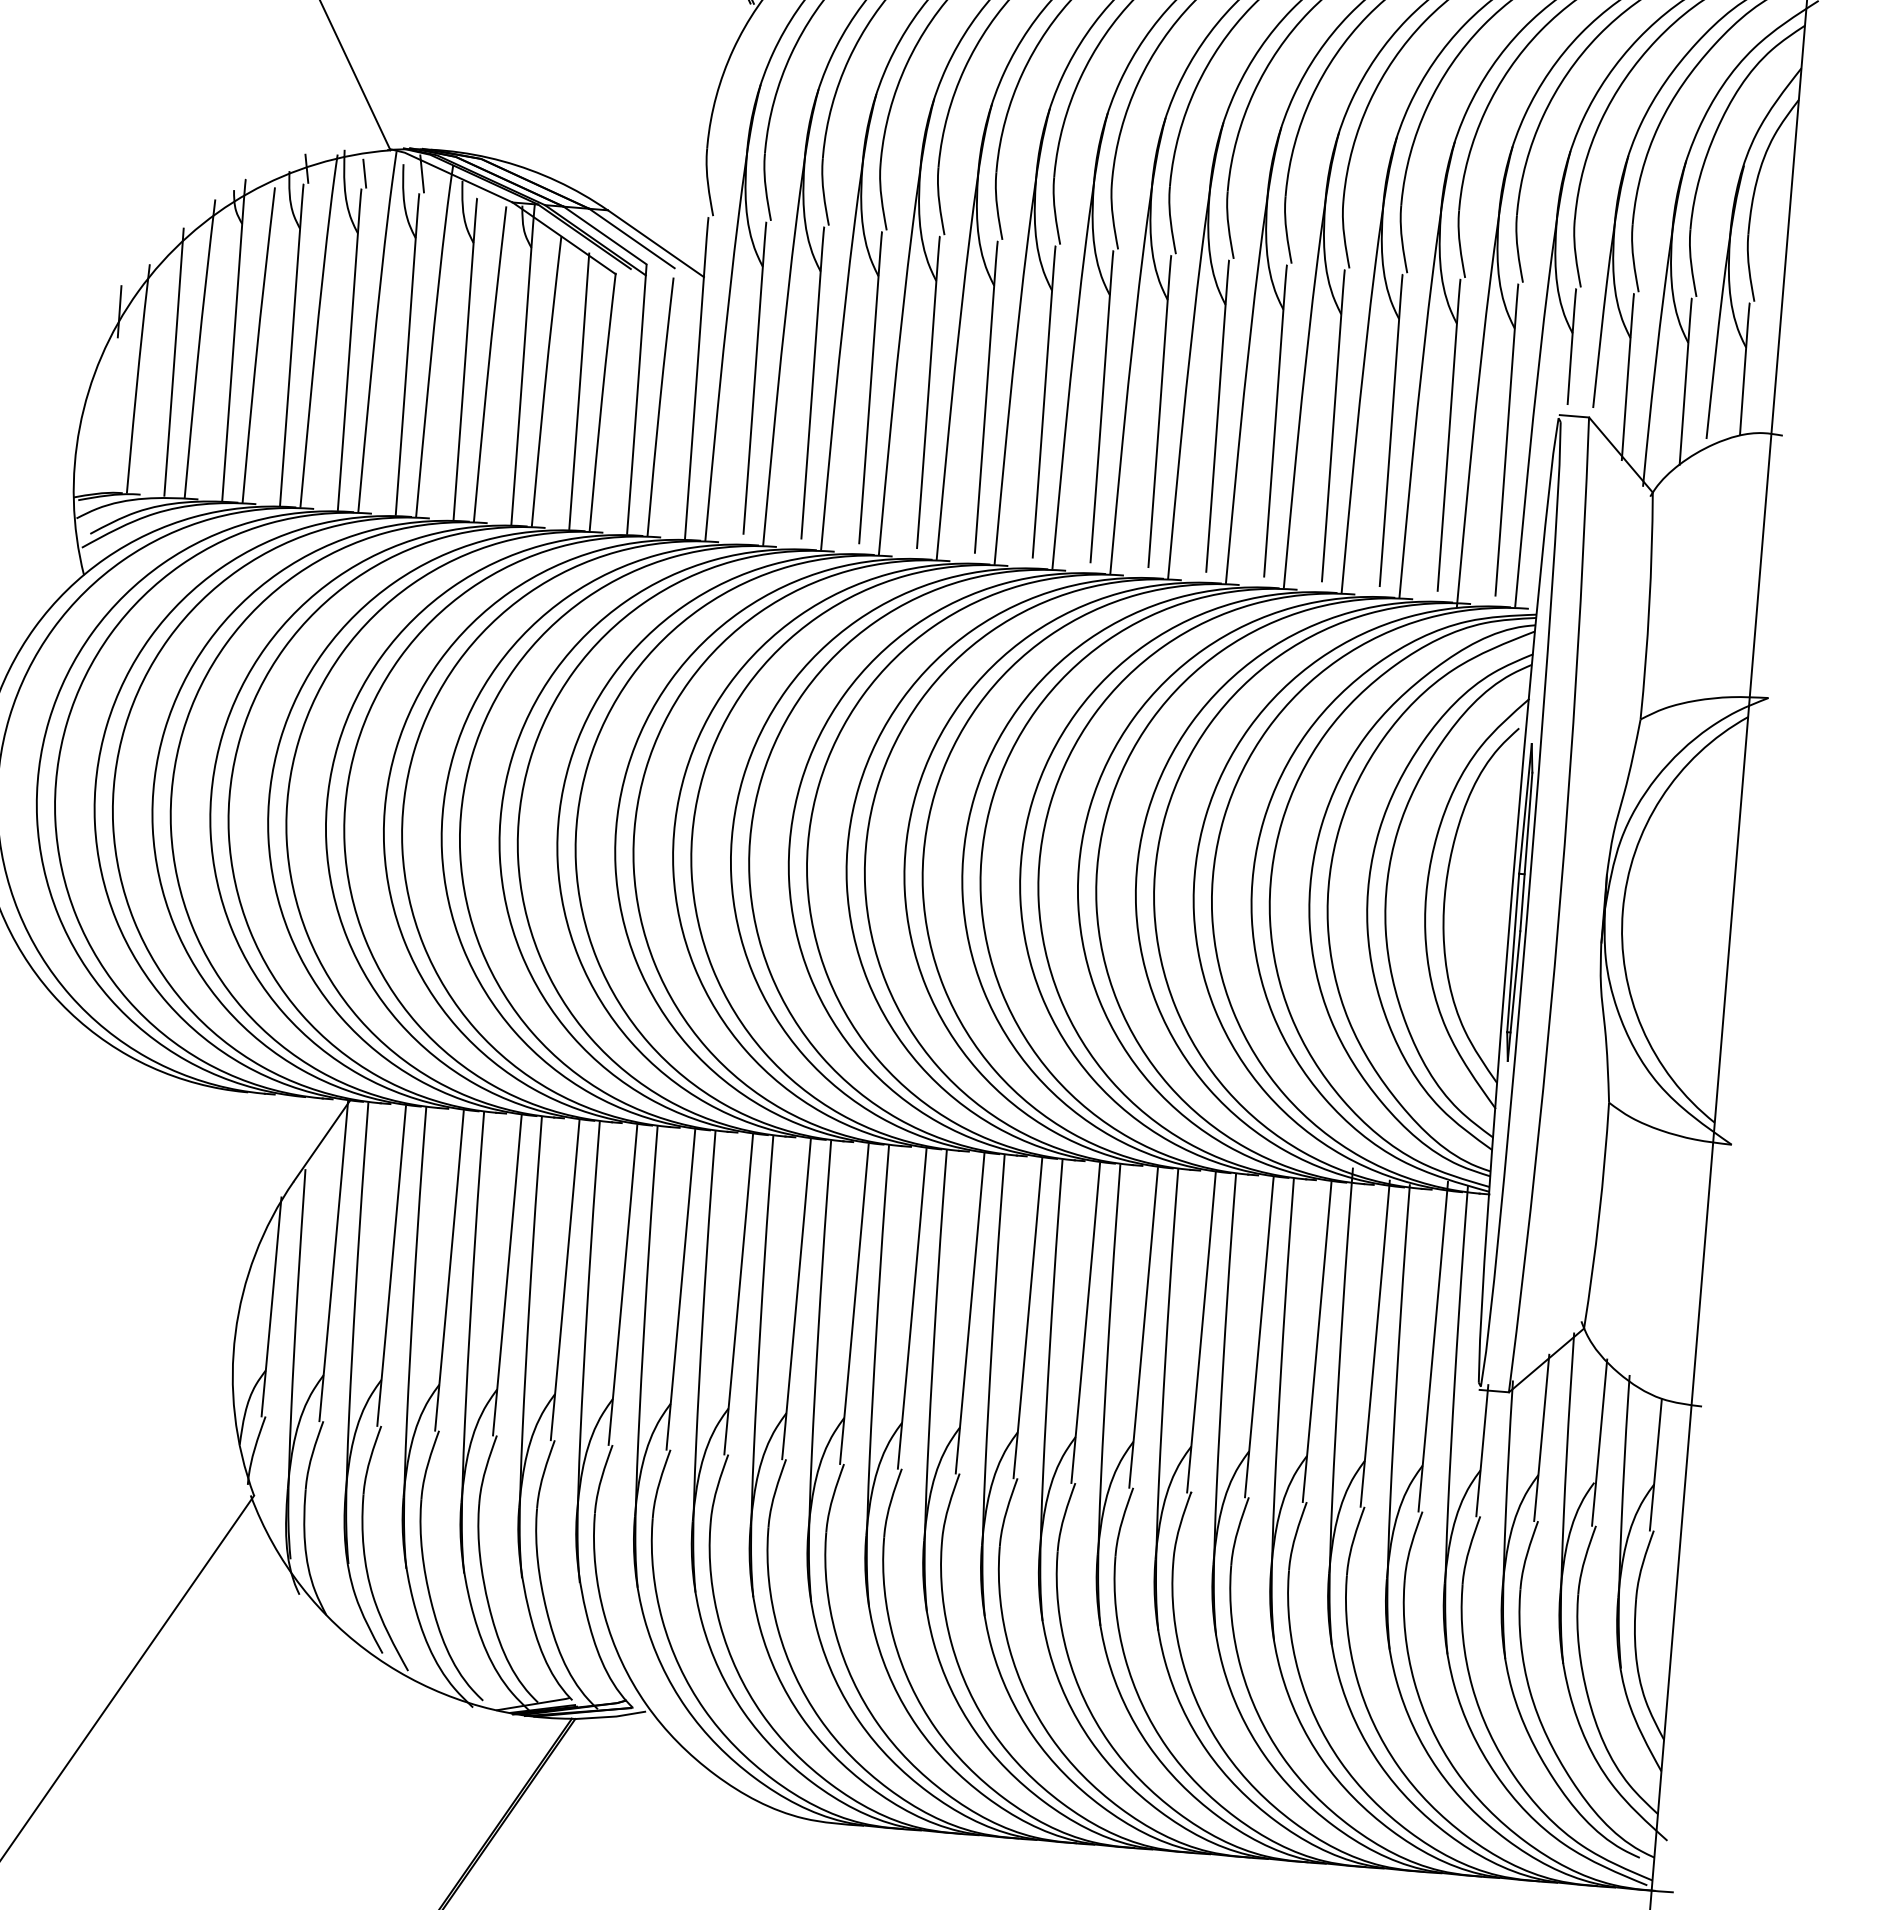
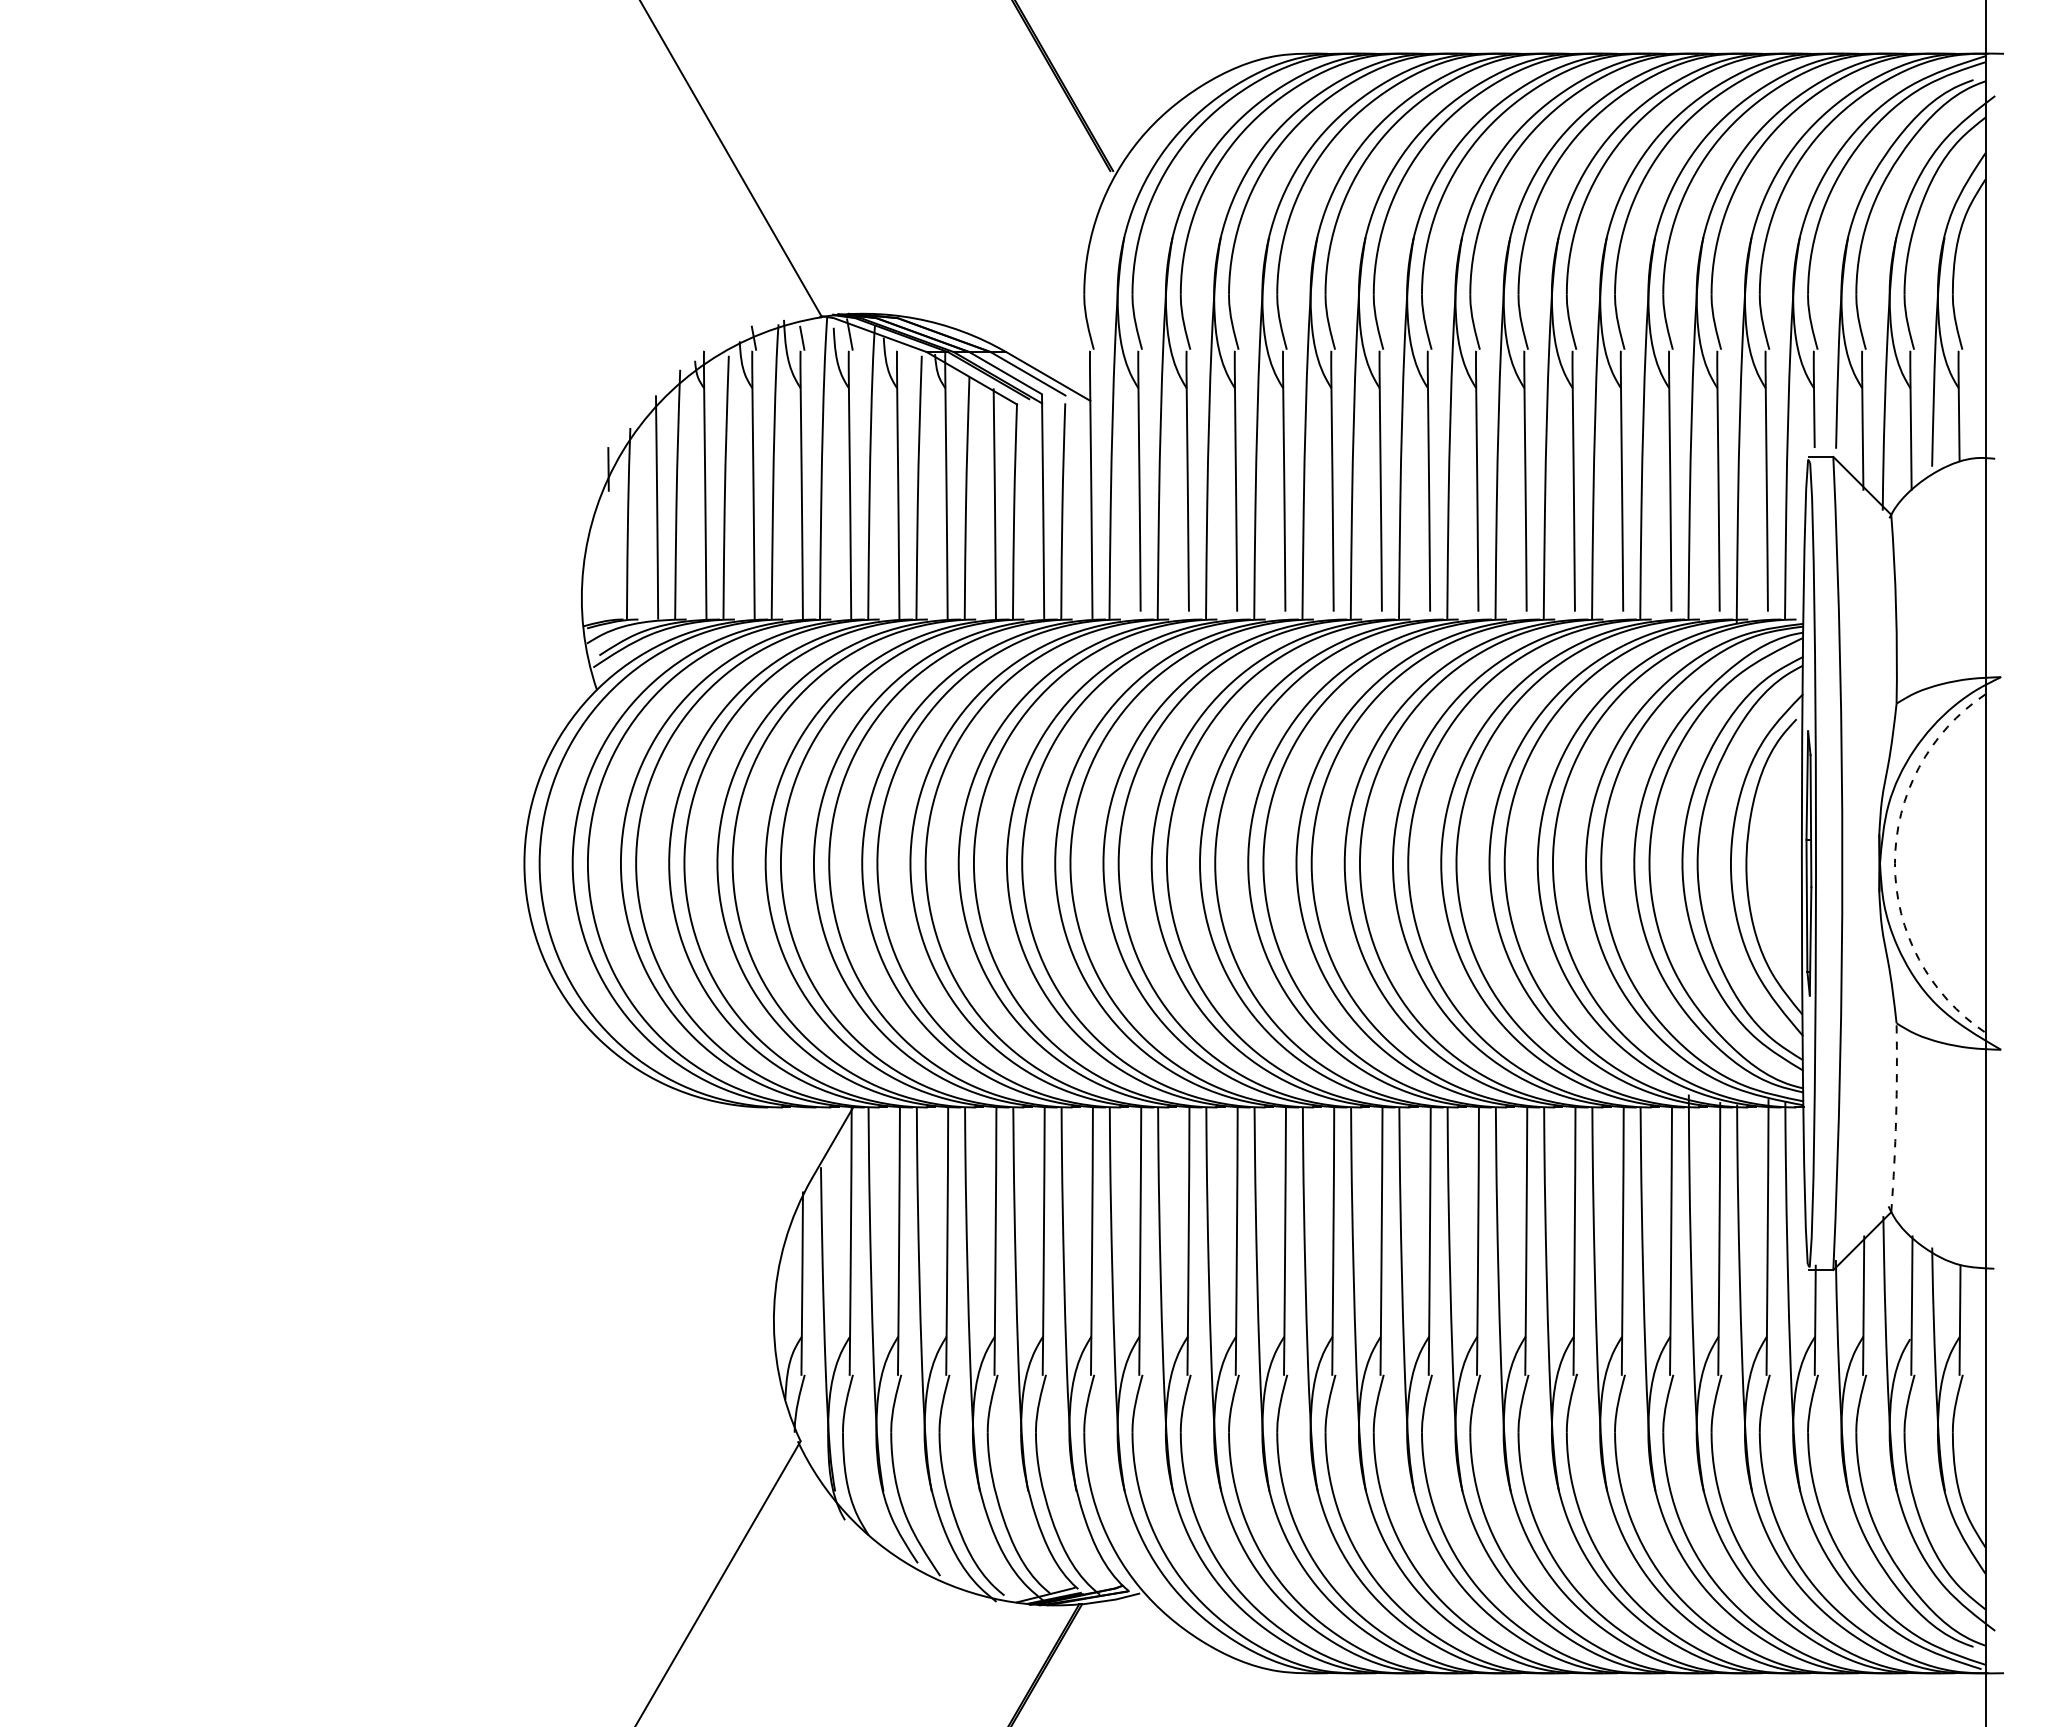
arc: (1622, 910) -> (1894, 863), solid -> dashed
arc: (1599, 1215) -> (1896, 1117), solid -> dashed

